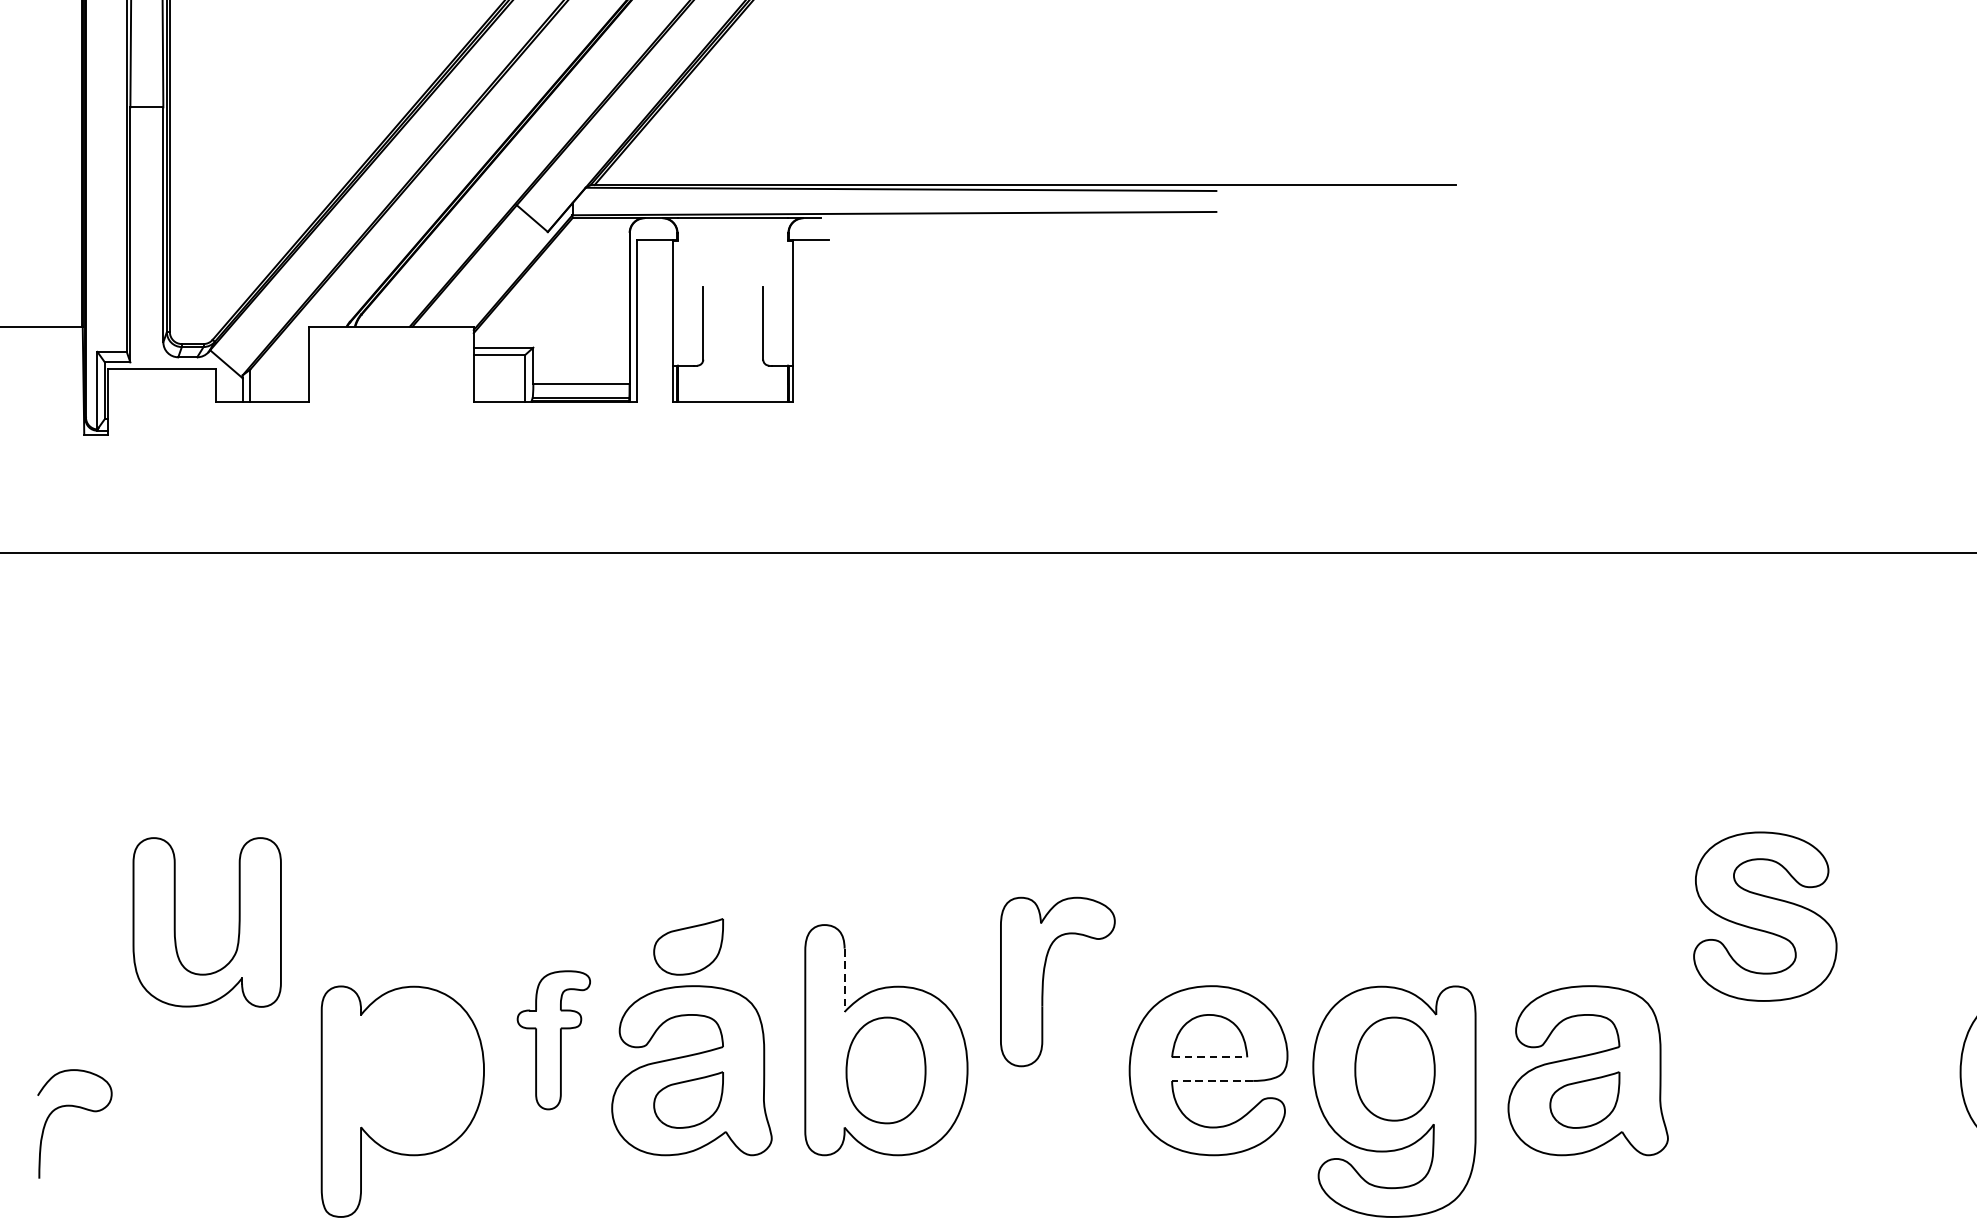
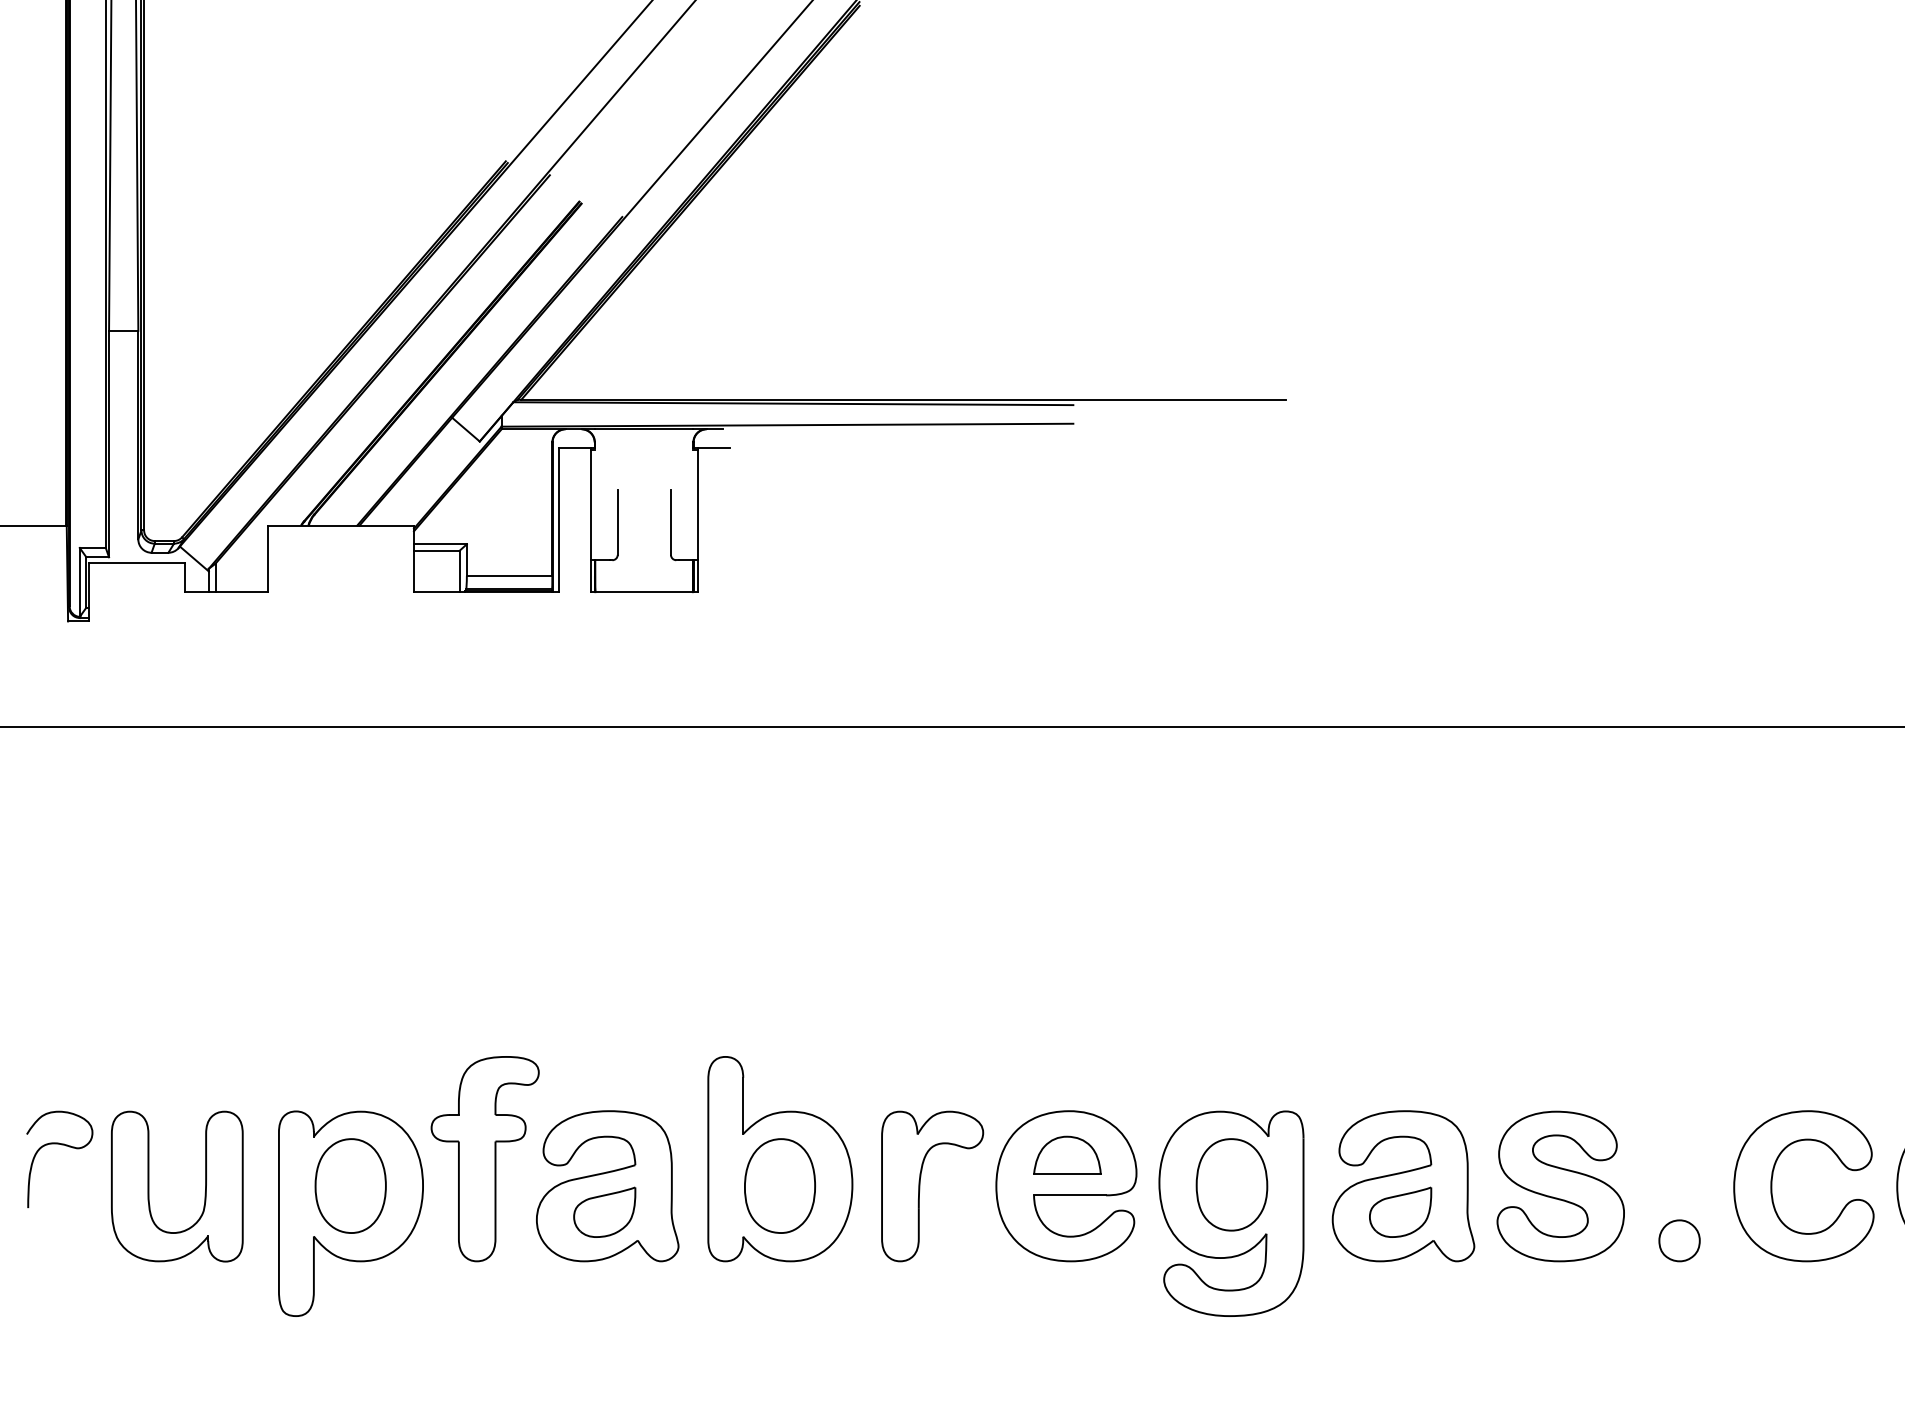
part: (1765, 916) -> (1560, 1186), moved
part: (237, 930) -> (204, 1193), moved
part: (688, 945) -> (604, 1075), removed
line: (844, 980) -> (743, 1106), dashed -> solid
part: (1044, 982) -> (920, 1186), moved
part: (553, 1040) -> (484, 1159), size x1.67
line: (1209, 1057) -> (1067, 1174), dashed -> solid
part: (402, 1069) -> (350, 1185), added
line: (1212, 1081) -> (1069, 1195), dashed -> solid
curve: (76, 1108) -> (61, 1145), moved
part: (1899, 1131) -> (1679, 1240), added

